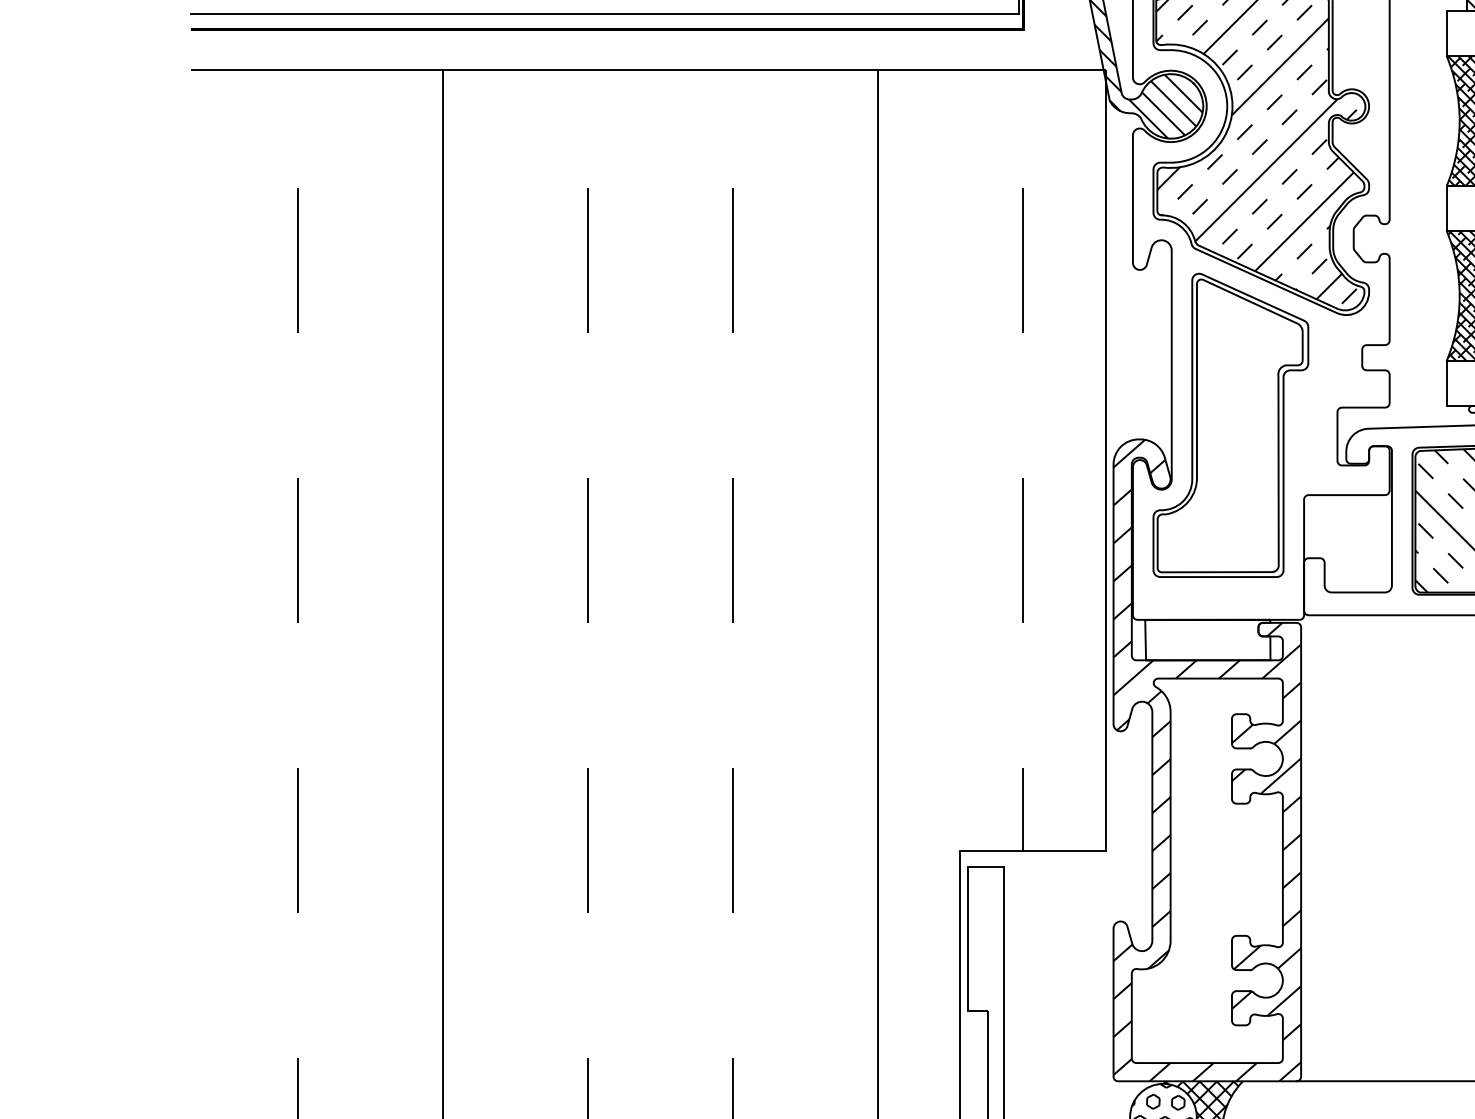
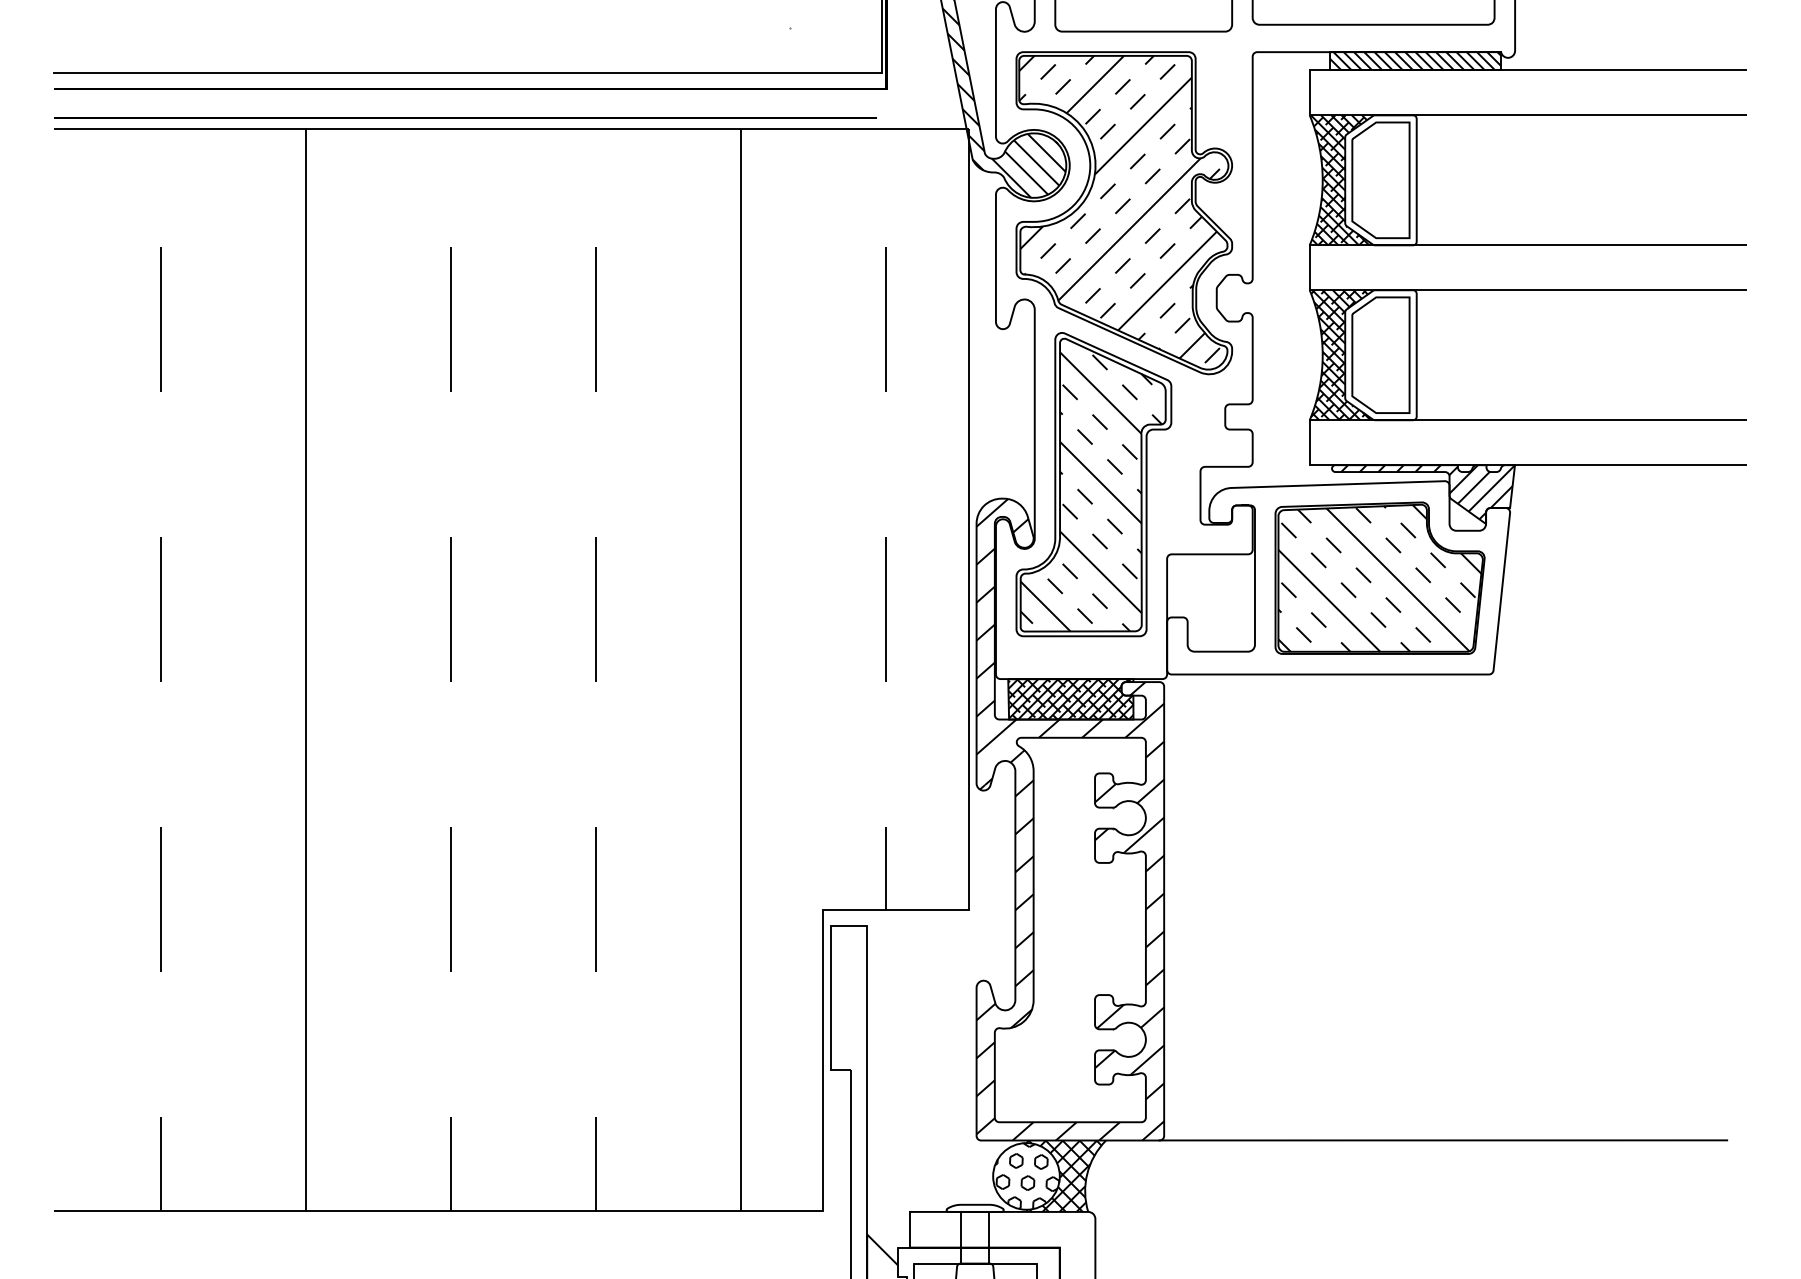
line: (602, 58) -> (465, 117), added
hatch: (1228, 432) -> (1091, 491), added
hatch: (1207, 640) -> (1070, 699), added

